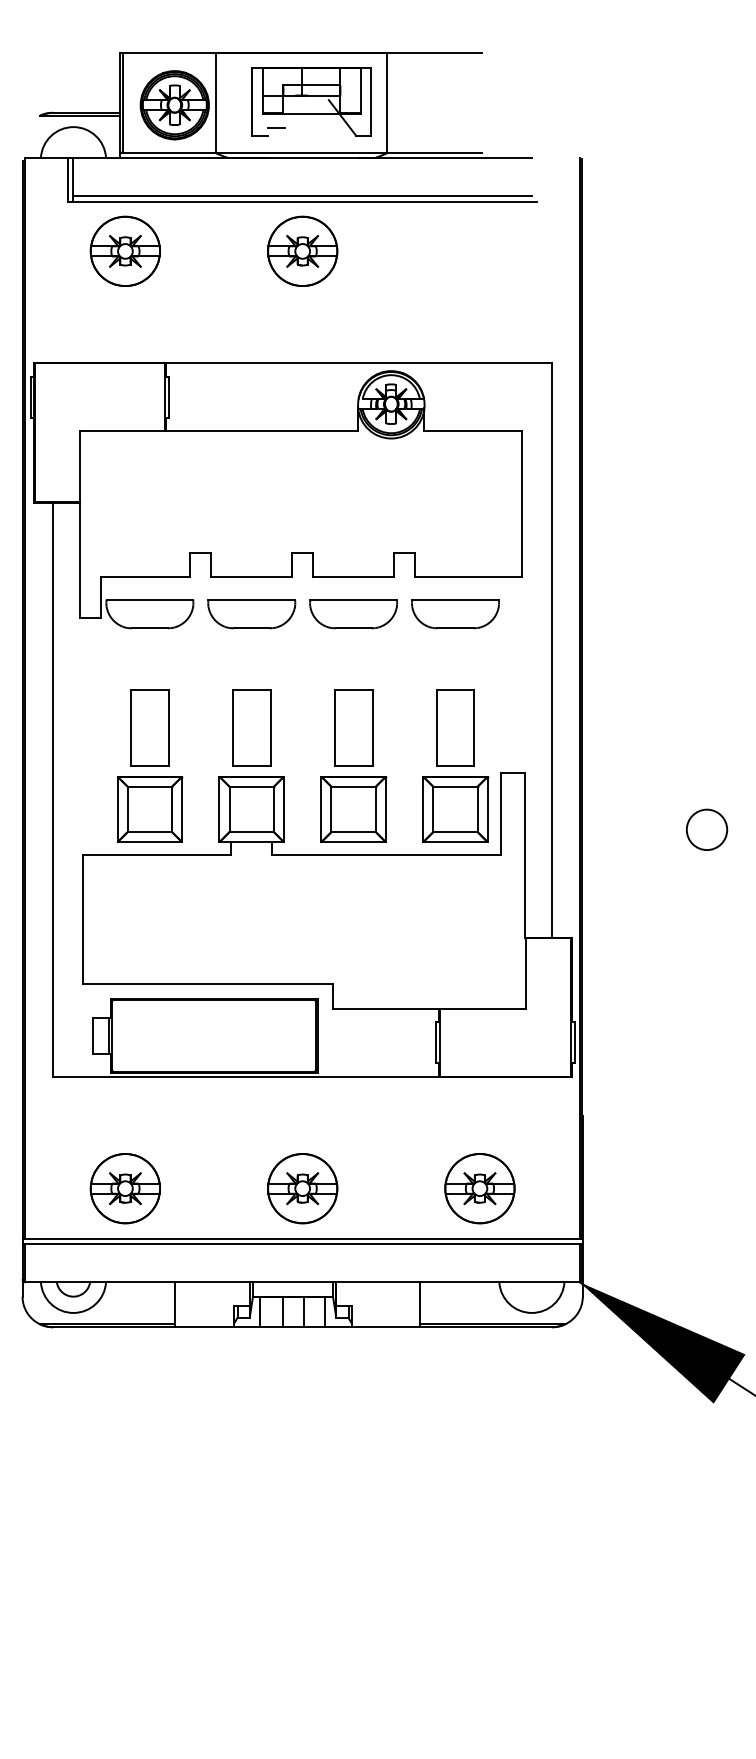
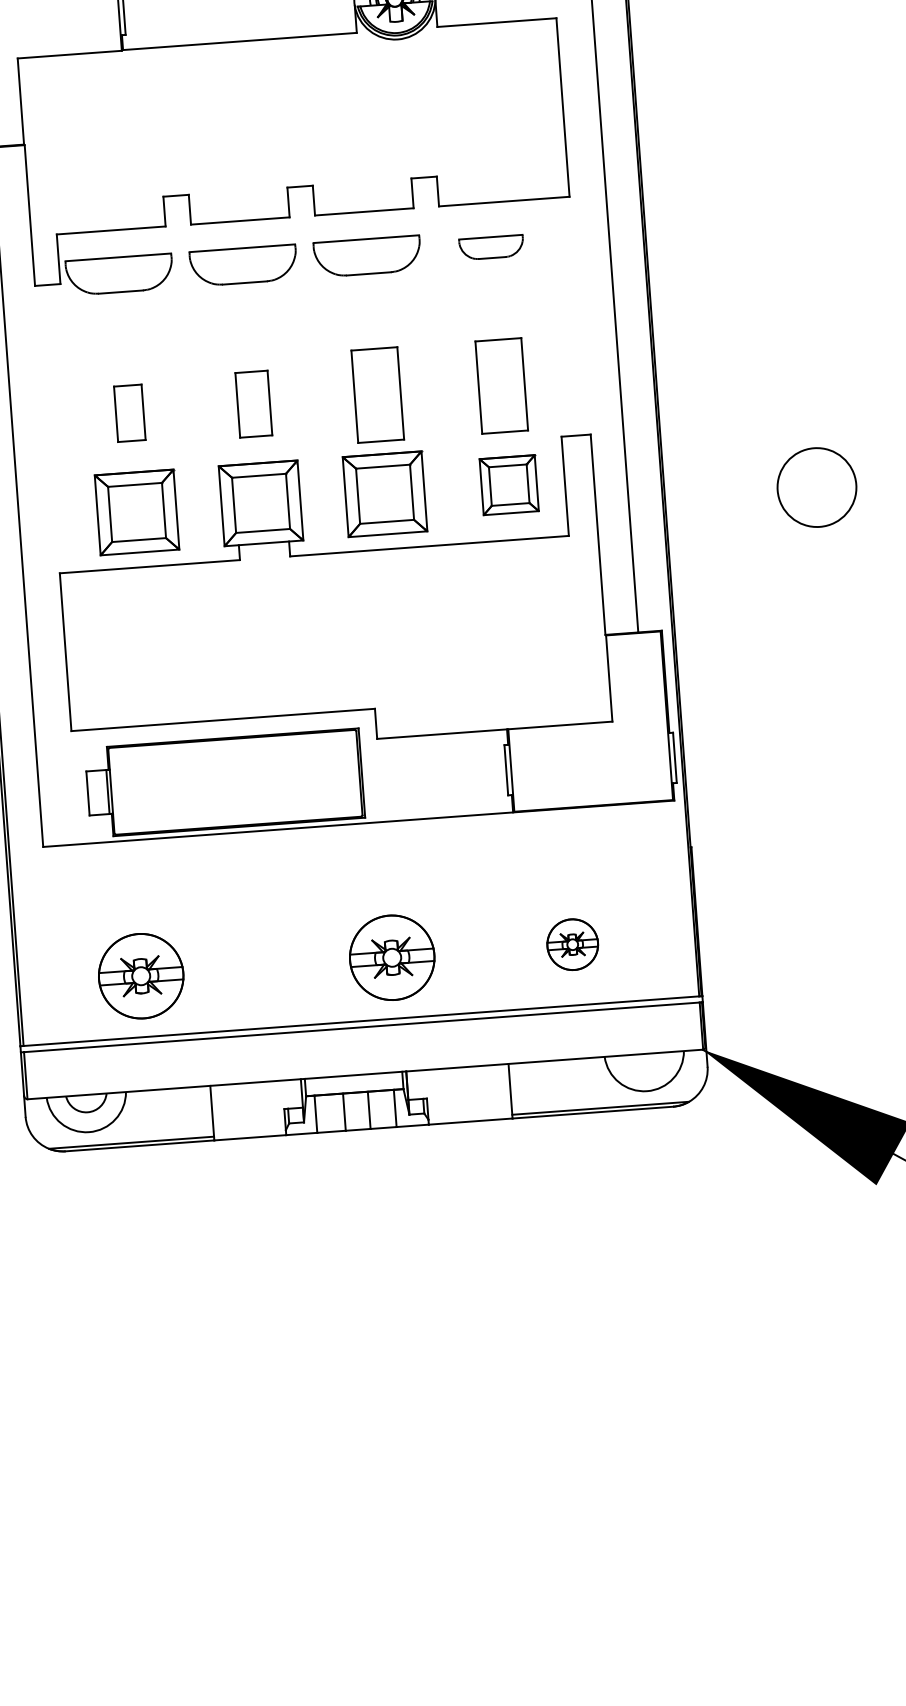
part: (455, 614) -> (491, 247), size x0.6
part: (149, 727) -> (129, 412), size x0.6
part: (251, 727) -> (253, 403), size x0.7
part: (455, 809) -> (509, 485), size x0.7
circle: (706, 829) -> (816, 487), size x1.6
part: (302, 1188) -> (392, 957), moved
part: (479, 1188) -> (572, 944), size x0.6

